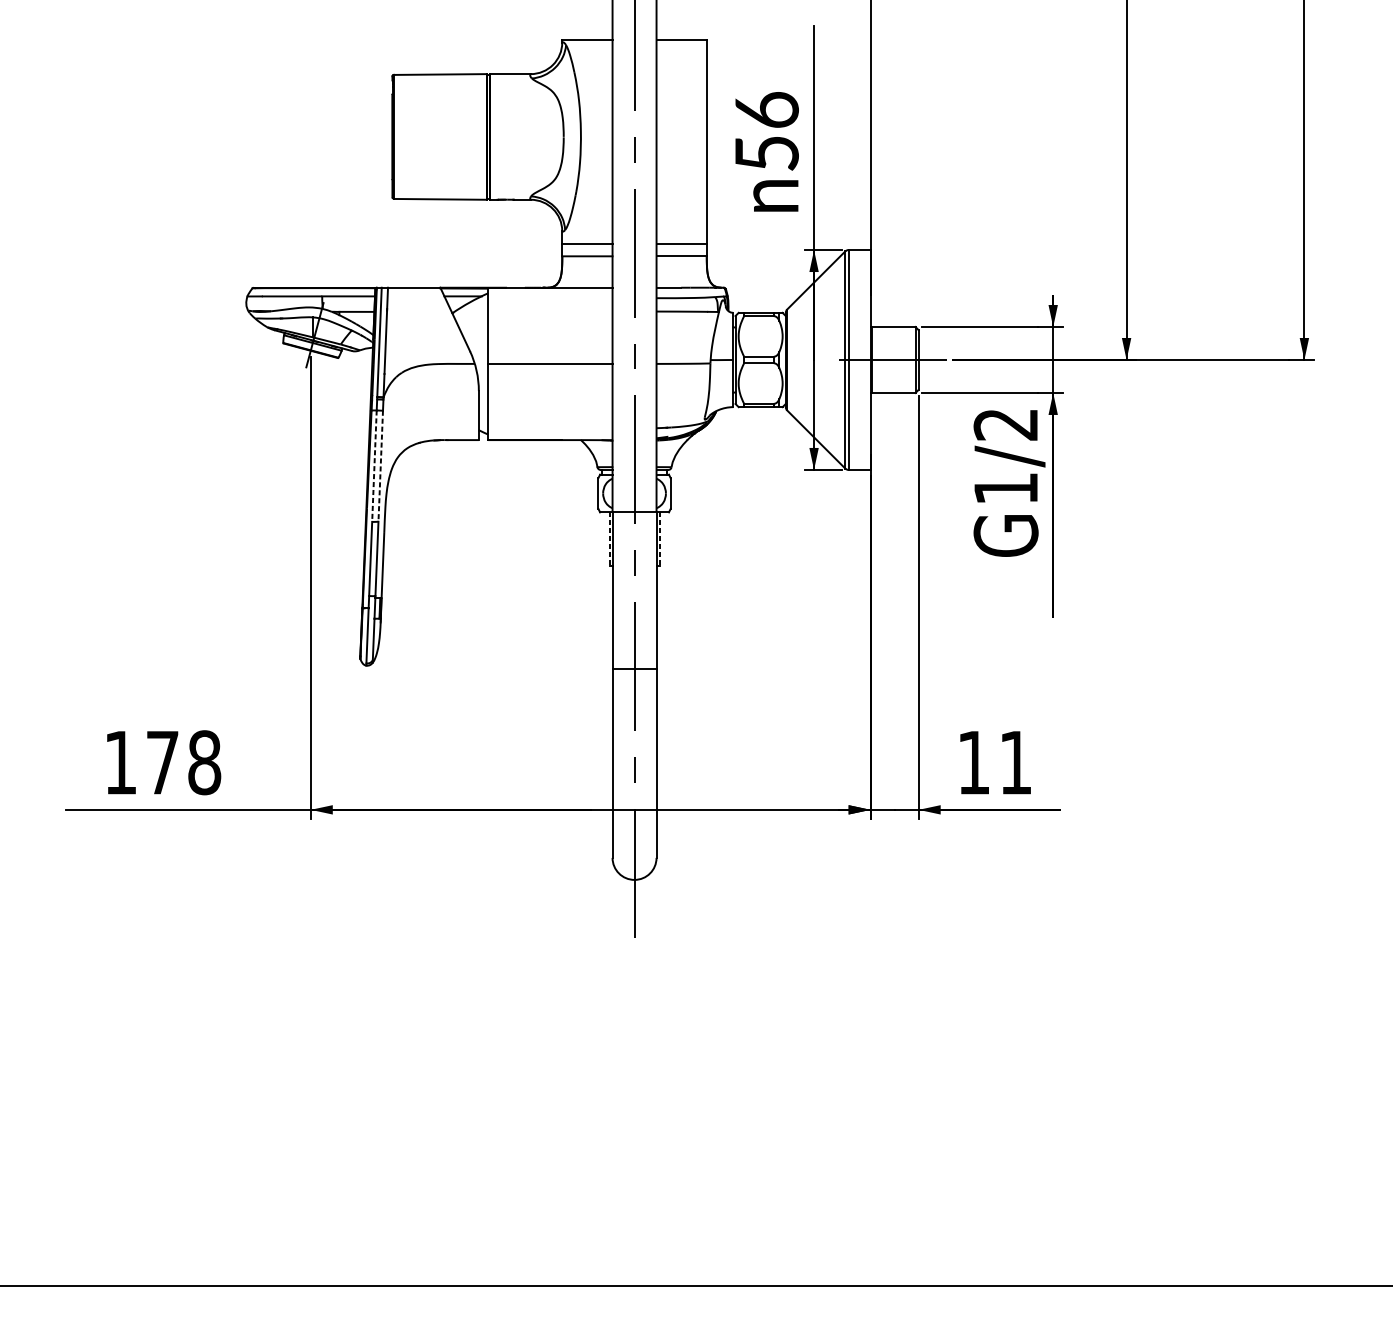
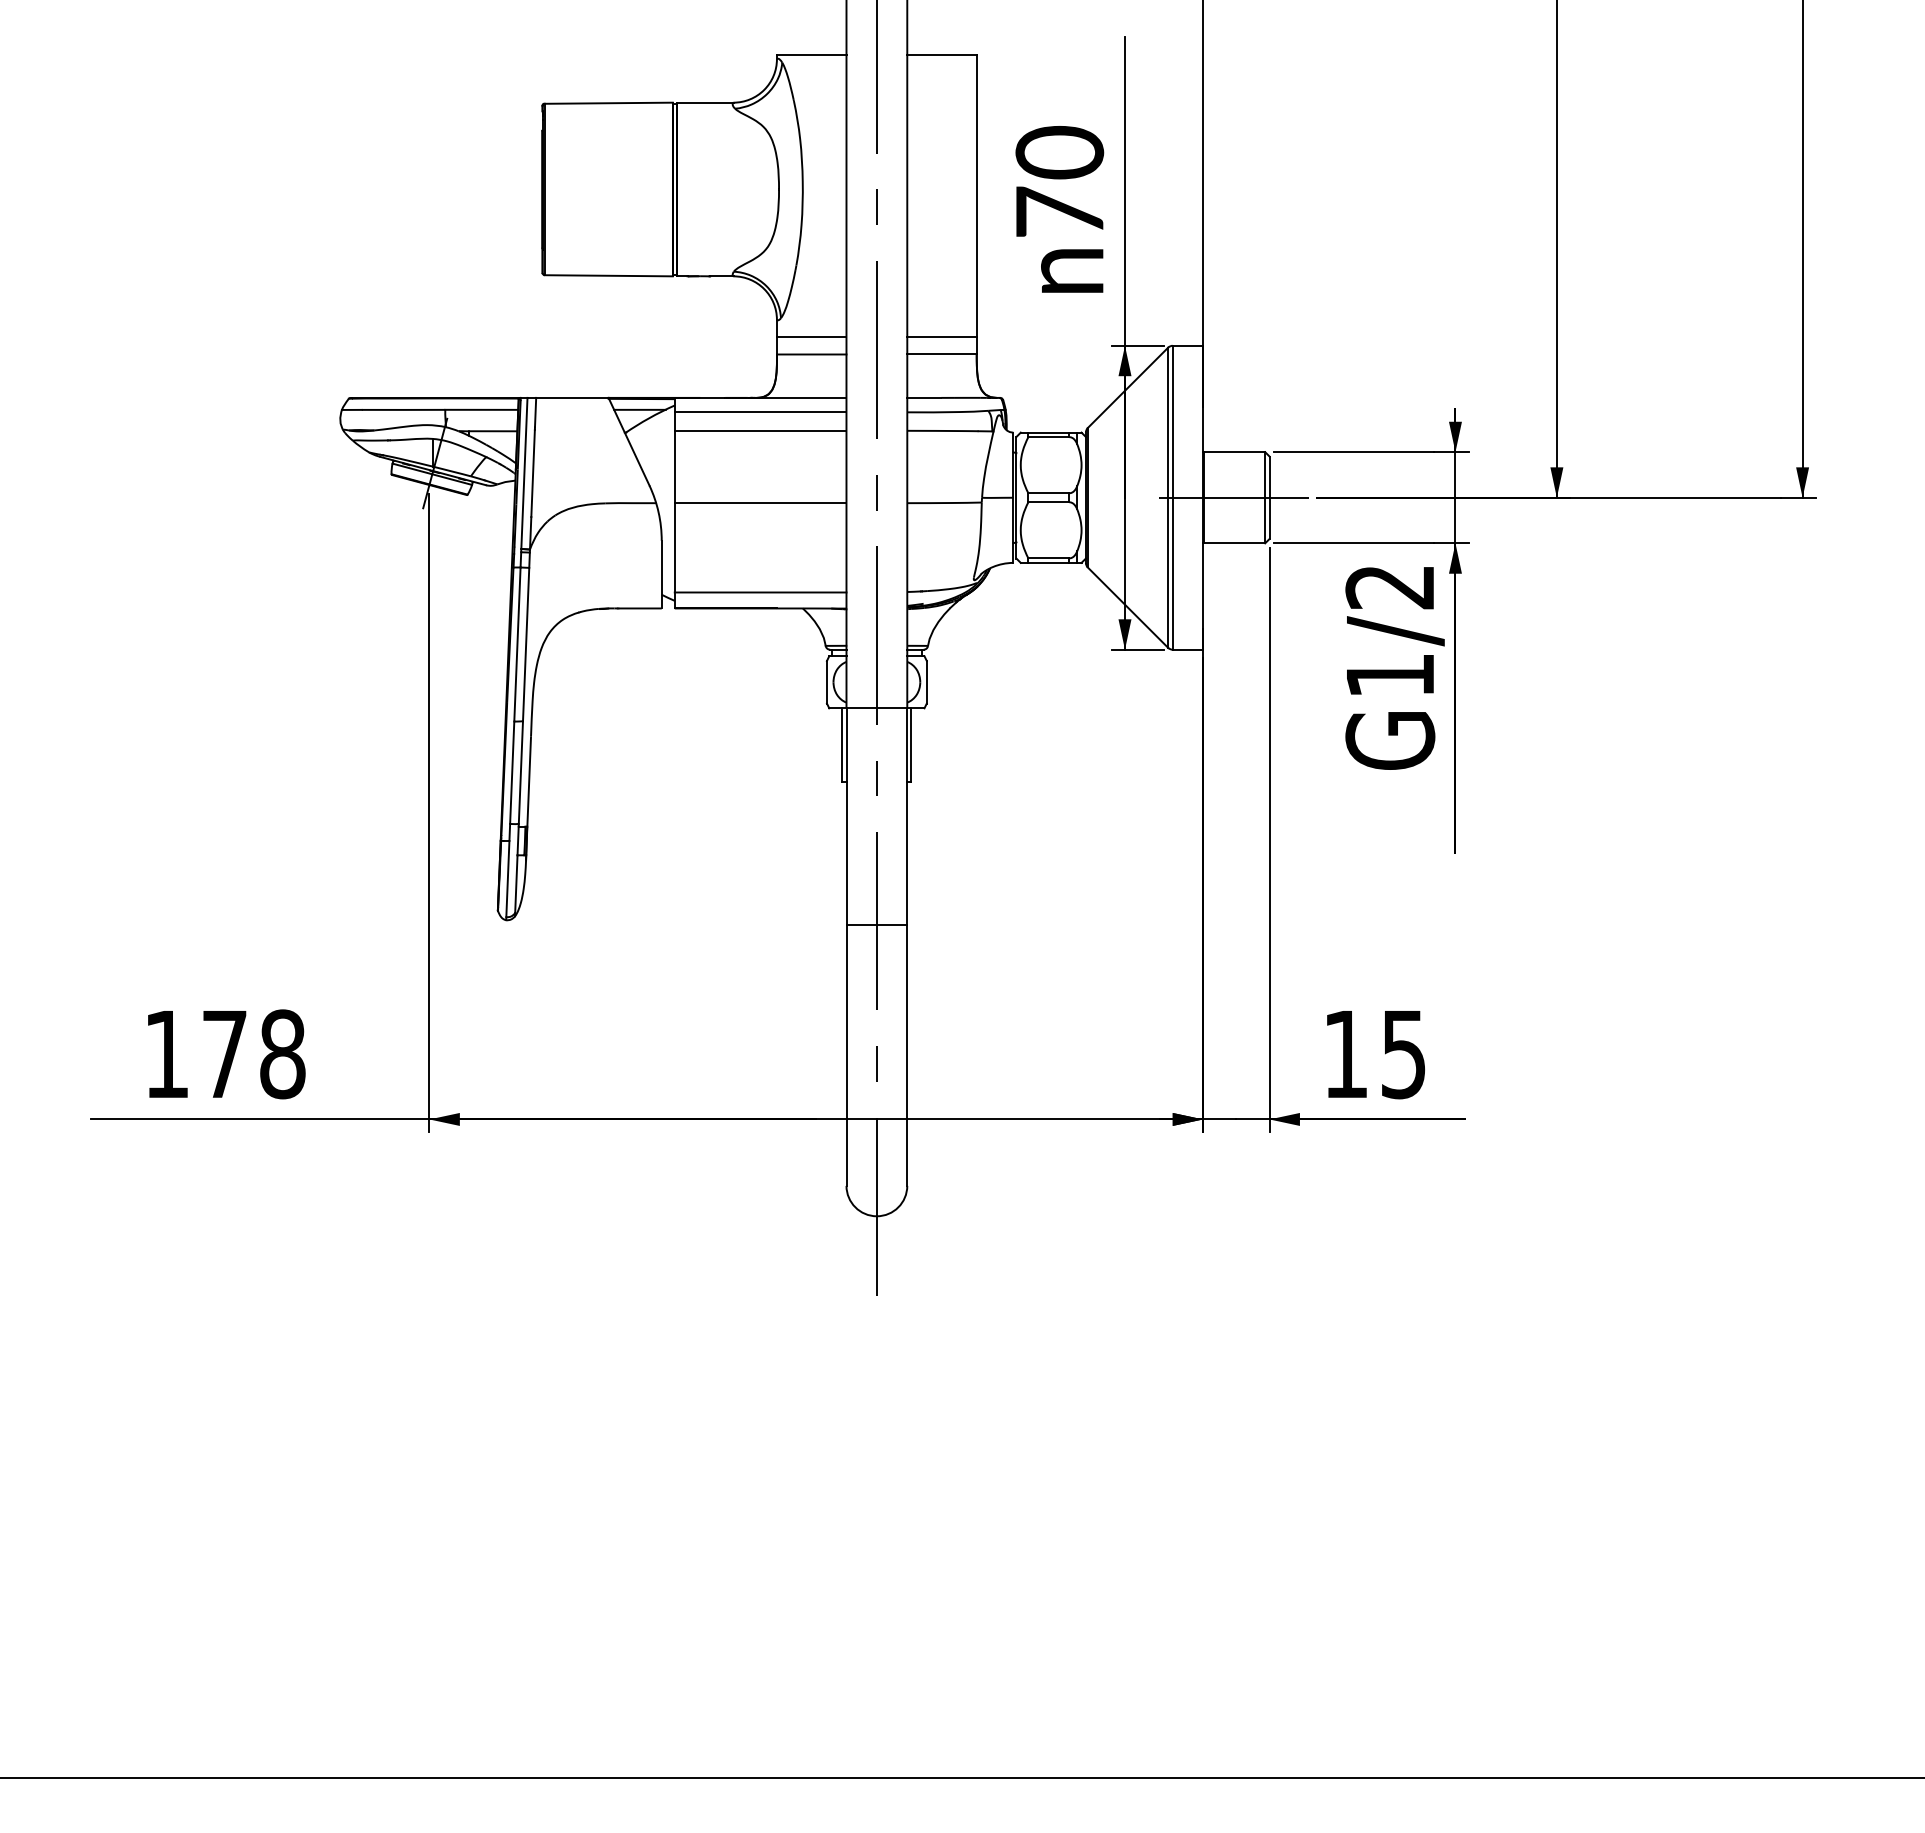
text: (766, 131) -> (1059, 181), 56 -> 70
line: (550, 298) -> (760, 412), added
line: (550, 311) -> (760, 430), added
line: (550, 428) -> (760, 592), added
line: (374, 466) -> (517, 645), dashed -> solid
line: (381, 466) -> (526, 644), dashed -> solid
line: (609, 539) -> (842, 745), dashed -> solid
line: (659, 539) -> (911, 745), dashed -> solid
text: (1015, 763) -> (1403, 1055), 11 -> 15

